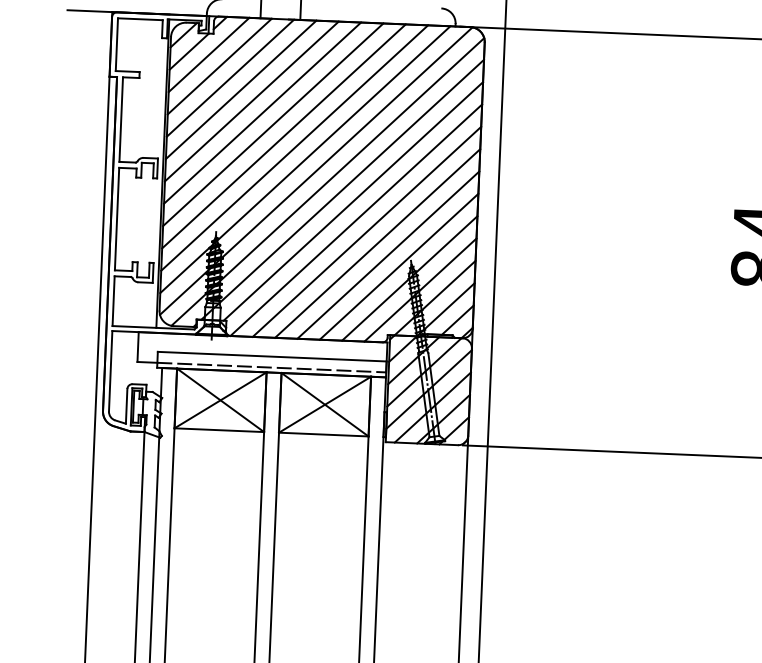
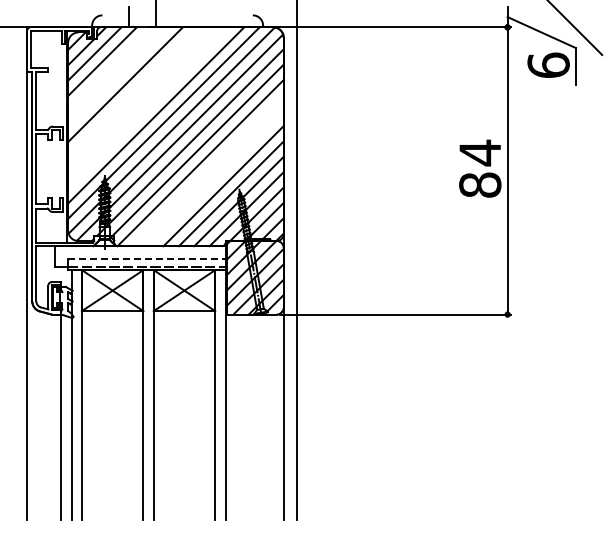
line: (230, 78) -> (110, 69), removed
line: (240, 89) -> (117, 76), removed
line: (262, 113) -> (133, 92), removed
line: (272, 123) -> (140, 99), removed
line: (283, 136) -> (148, 107), removed
line: (365, 231) -> (207, 170), removed
line: (377, 243) -> (215, 178), removed
line: (271, 357) -> (146, 259), solid -> dashed

